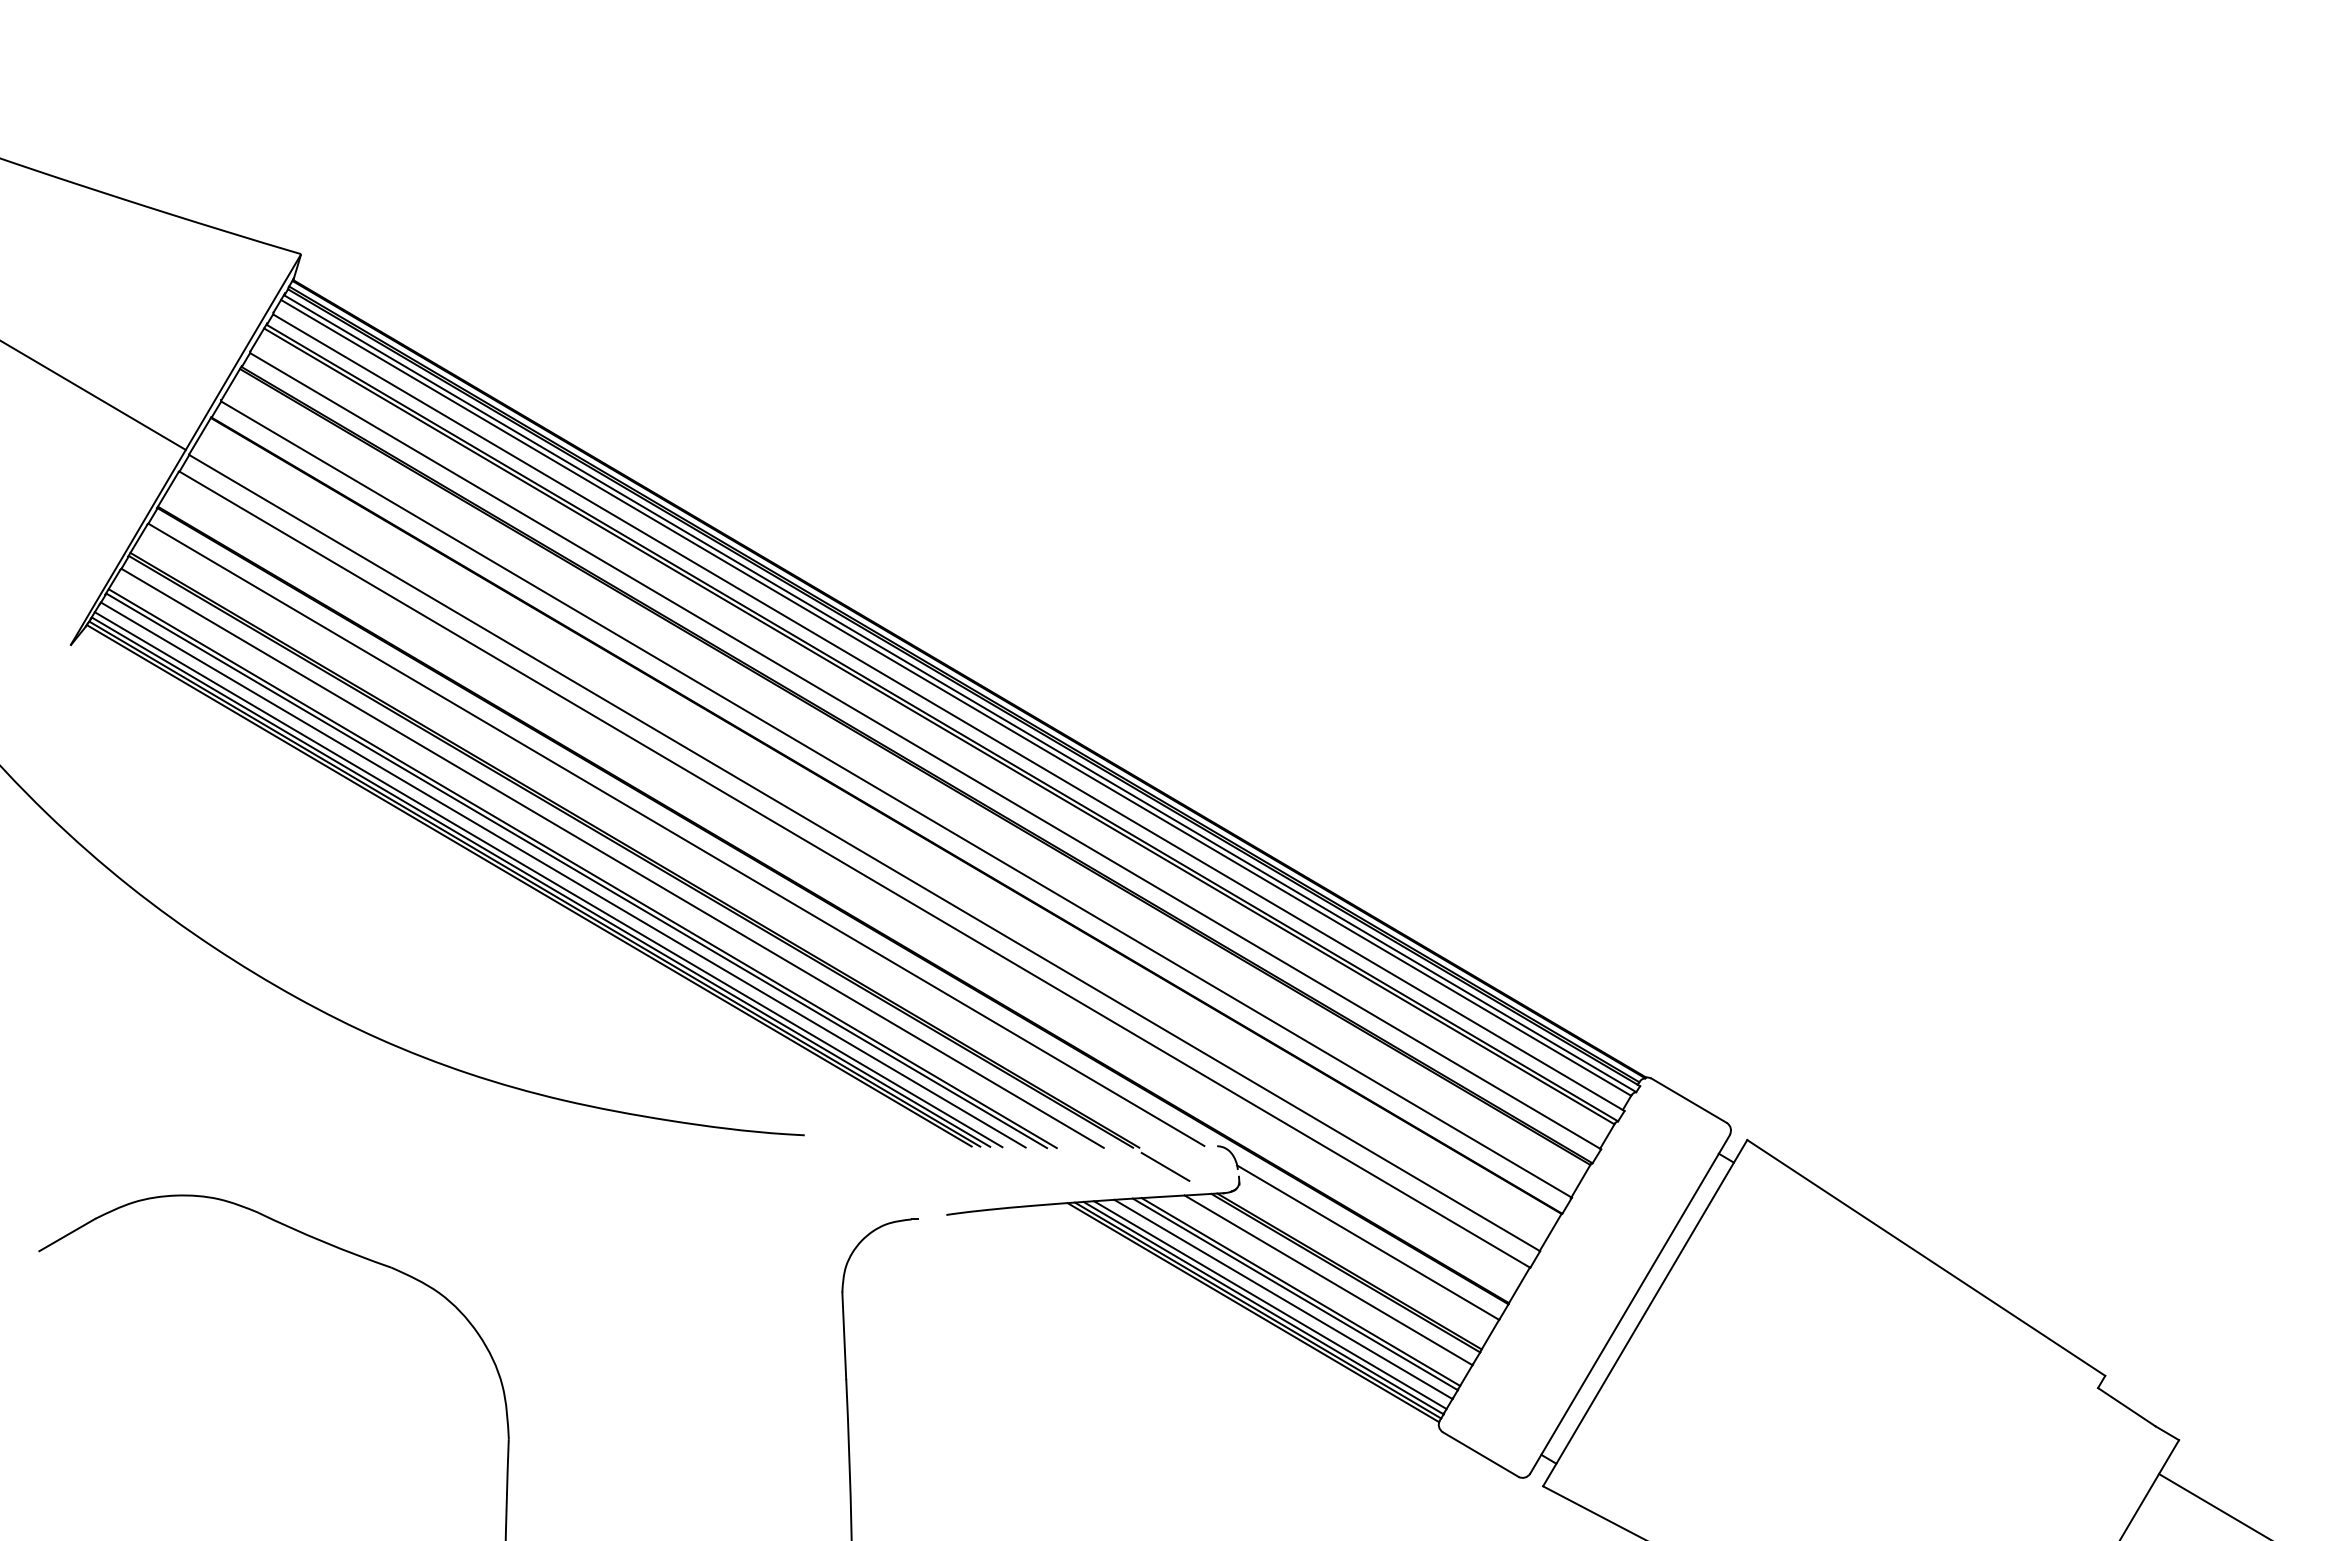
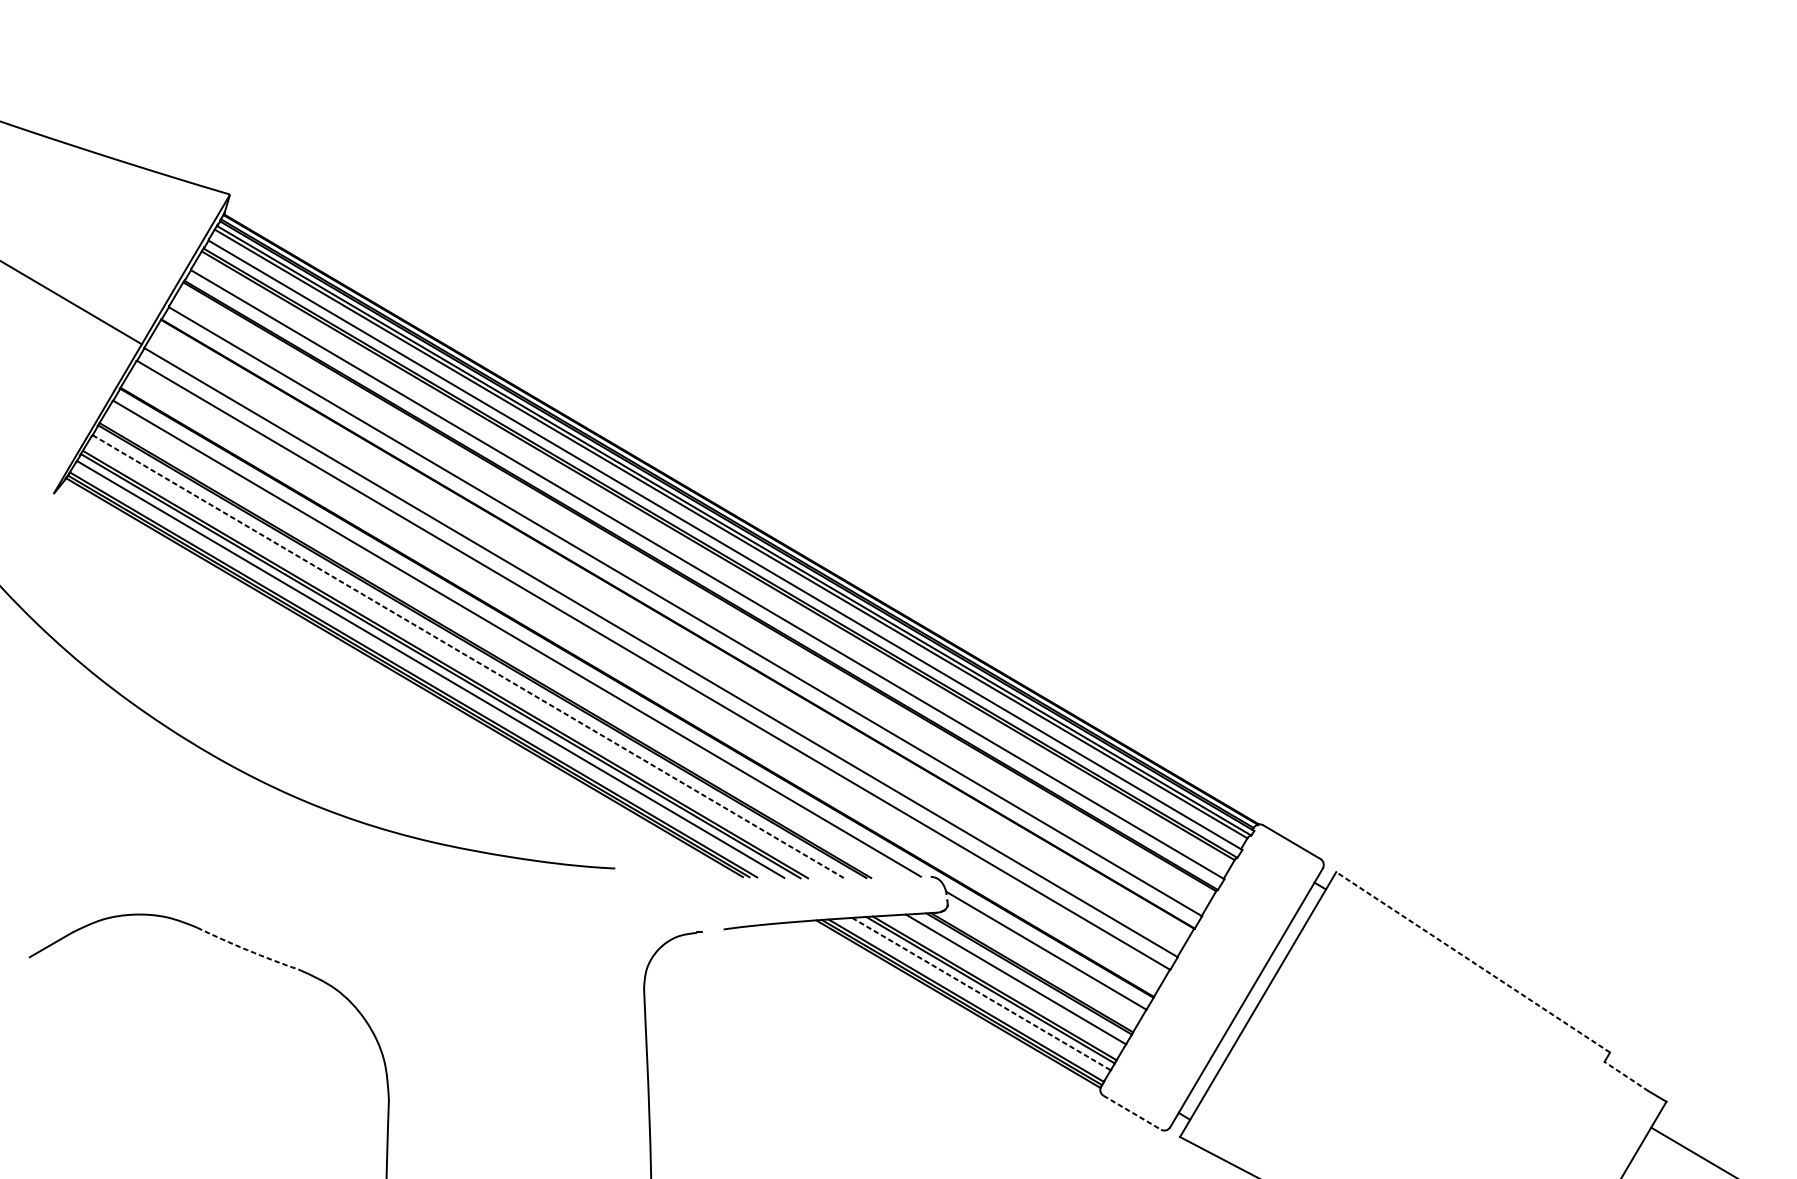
line: (613, 858) -> (469, 656), solid -> dashed
line: (548, 879) -> (419, 672), removed
line: (1165, 1166) -> (891, 892), removed
arc: (324, 1242) -> (247, 950), solid -> dashed
line: (1925, 1257) -> (1472, 962), solid -> dashed
line: (1283, 1299) -> (981, 994), solid -> dashed
line: (1270, 1305) -> (971, 998), removed
line: (2126, 1407) -> (1626, 1076), solid -> dashed
line: (1480, 1454) -> (1132, 1112), solid -> dashed

